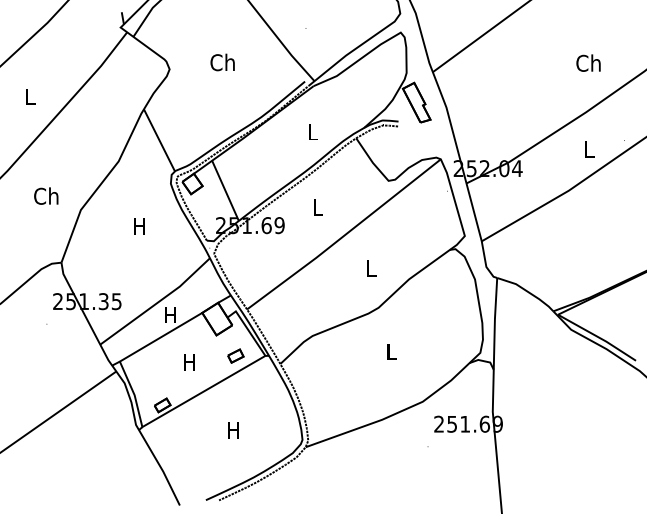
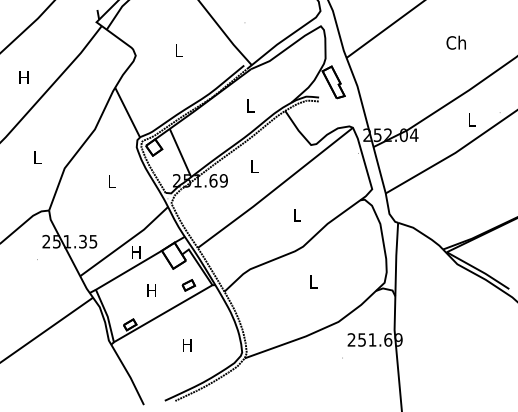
text: (221, 62) -> (177, 50), Ch -> L
text: (587, 62) -> (455, 42), moved
text: (29, 96) -> (23, 77), L -> H
text: (45, 196) -> (36, 157), Ch -> L
text: (139, 226) -> (111, 181), H -> L

